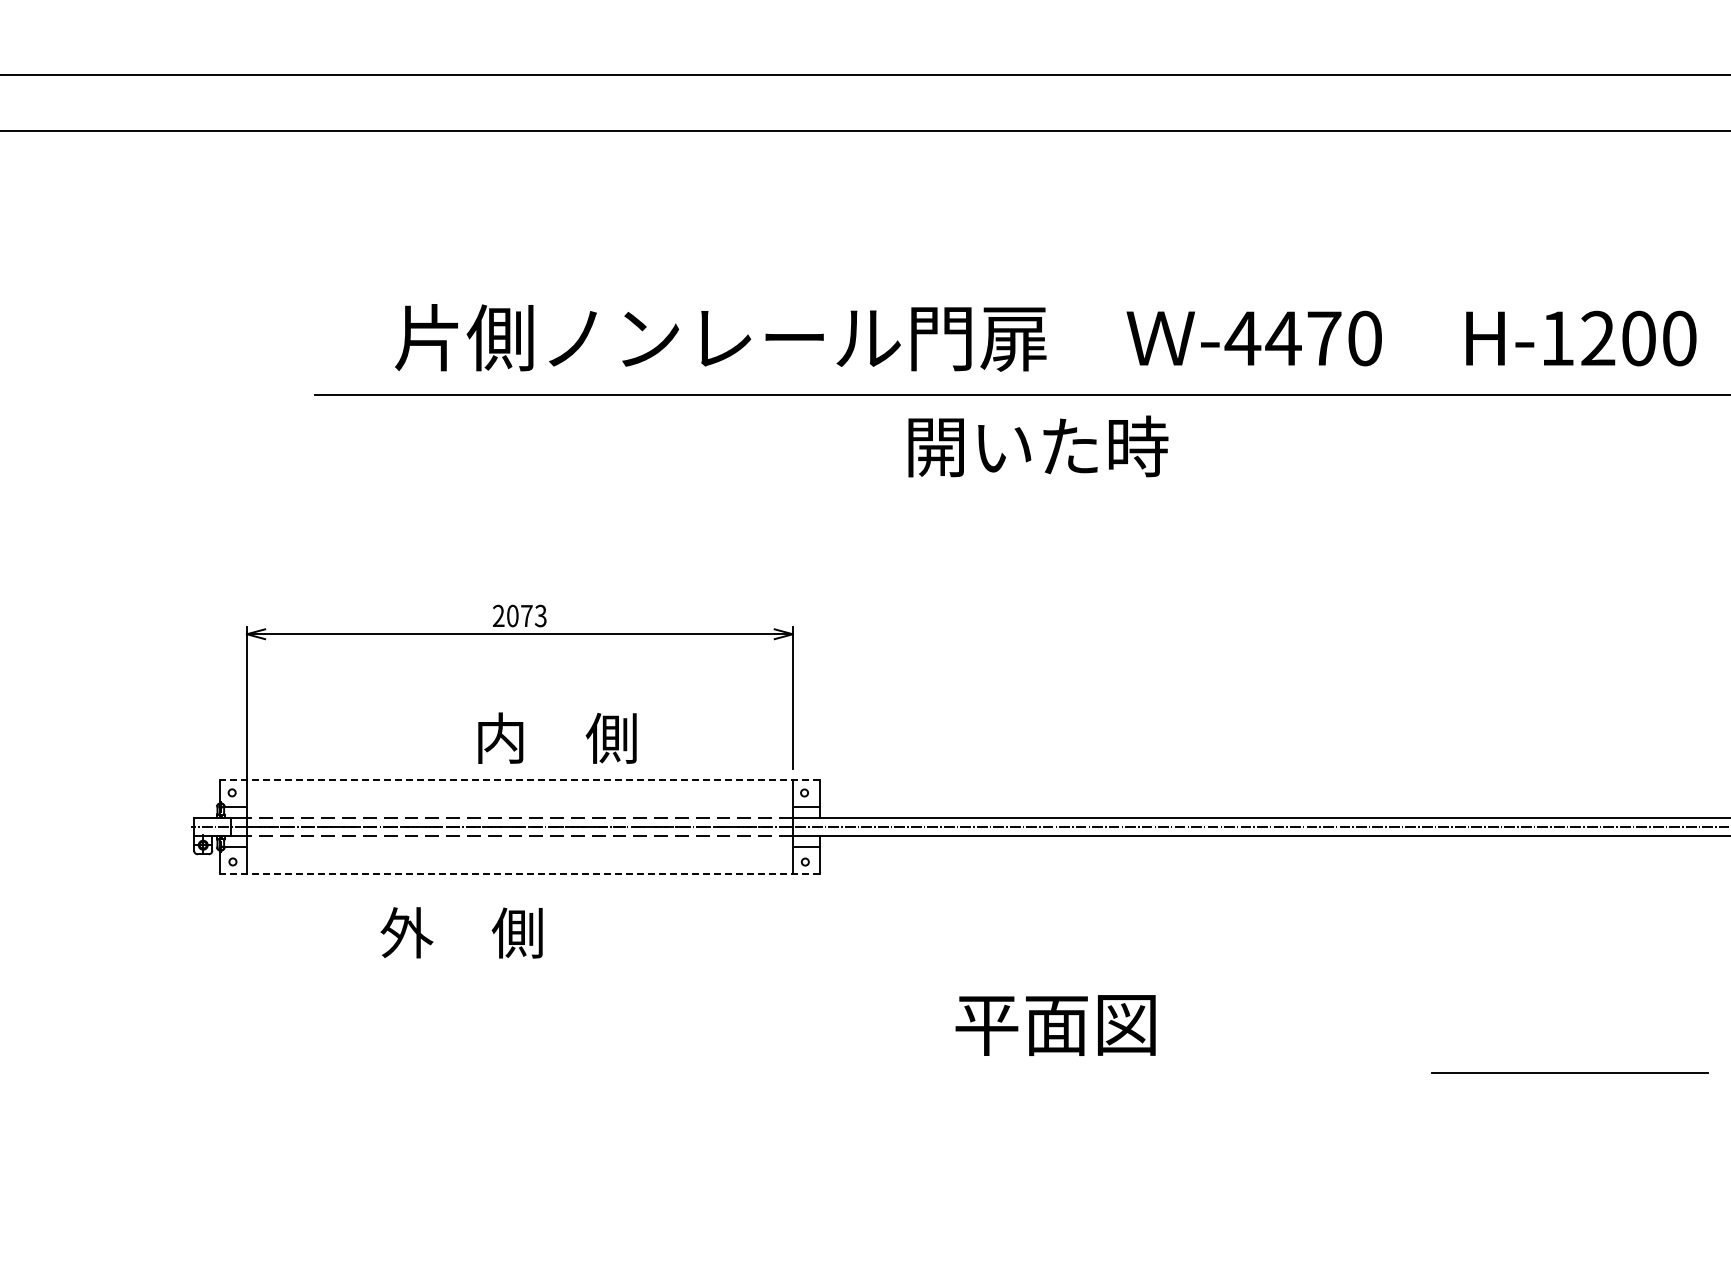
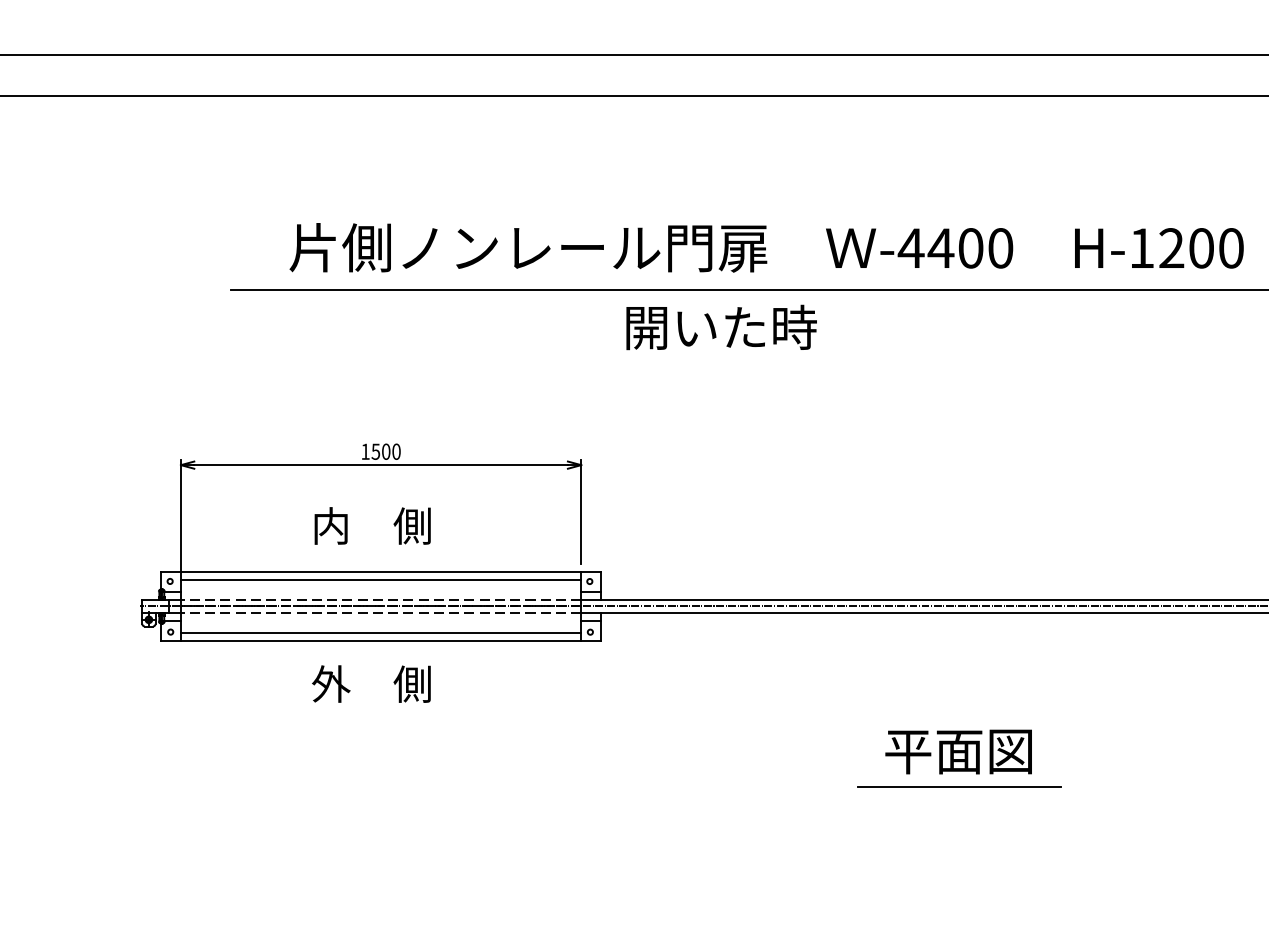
text: (1324, 338) -> (971, 248), -4470 -> -4400
text: (1038, 446) -> (721, 327), moved
text: (519, 615) -> (380, 451), 2073 -> 1500
text: (557, 737) -> (372, 525), moved
line: (519, 779) -> (380, 571), dashed -> solid
line: (519, 790) -> (380, 579), added
line: (519, 863) -> (380, 633), added
line: (519, 874) -> (380, 641), dashed -> solid
text: (461, 932) -> (371, 683), moved
text: (1055, 1025) -> (958, 752), moved
line: (1569, 1072) -> (959, 786), moved

